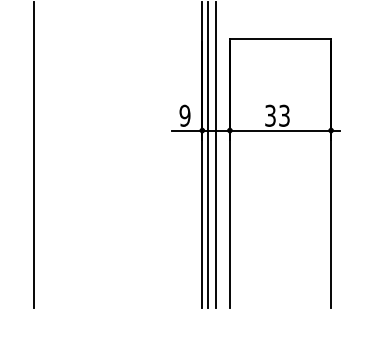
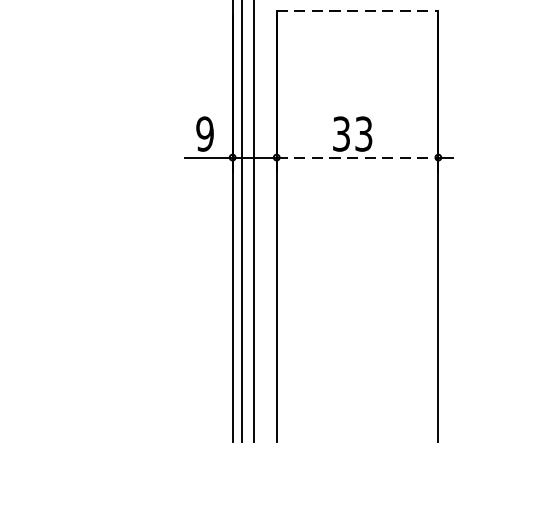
line: (280, 38) -> (357, 10), solid -> dashed
line: (280, 130) -> (357, 157), solid -> dashed

